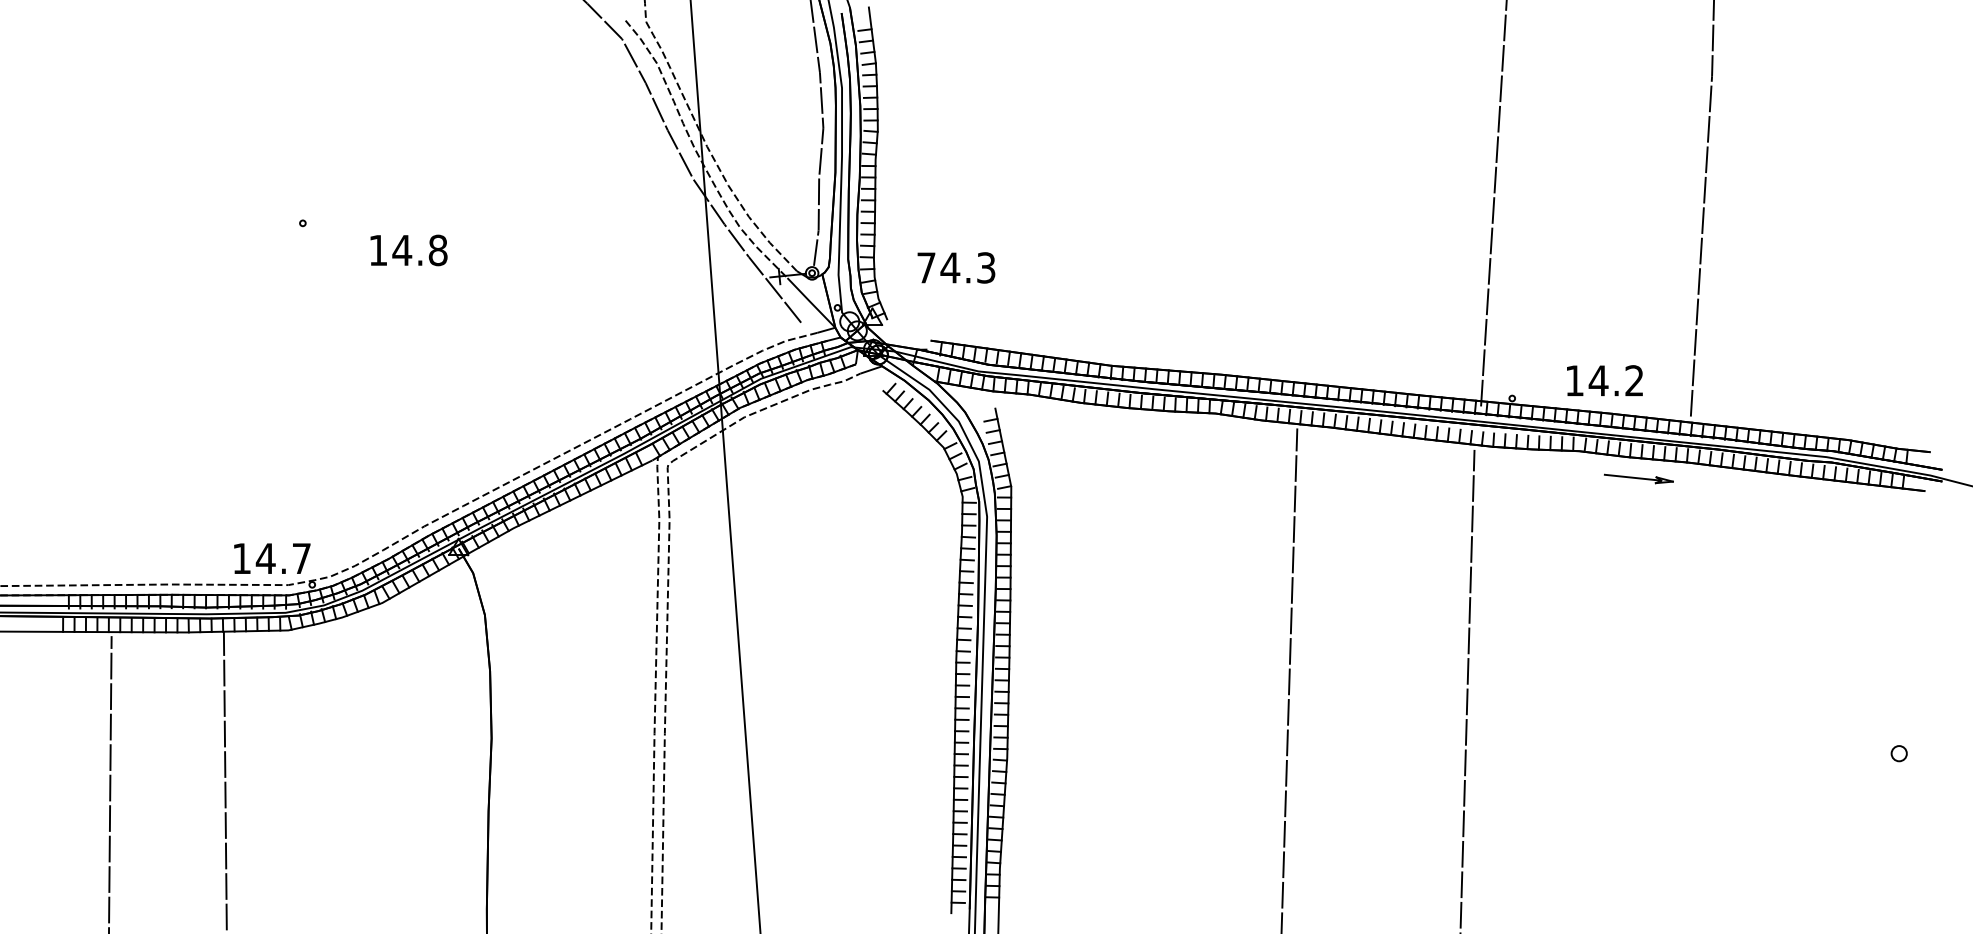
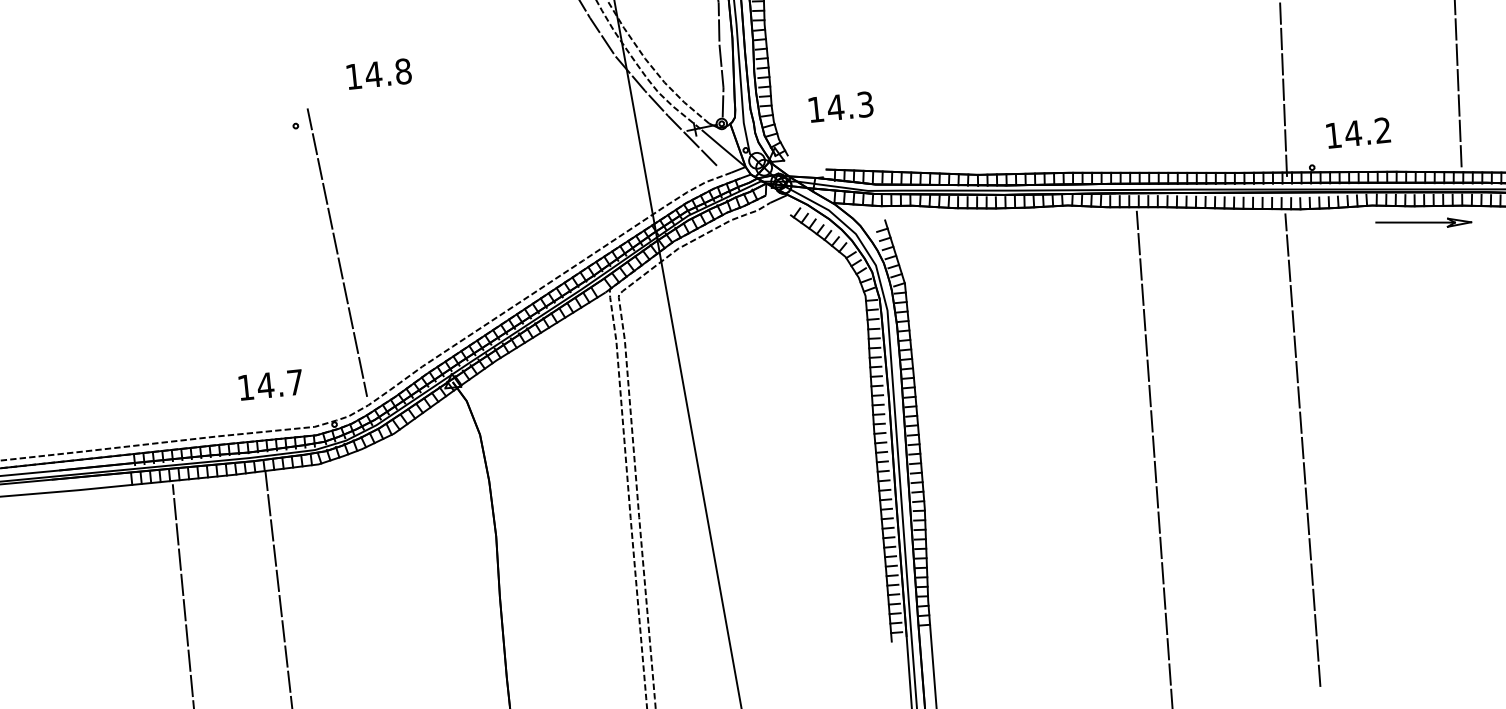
text: (408, 250) -> (378, 74), moved
text: (926, 267) -> (815, 109), 74.3 -> 14.3
line: (336, 379) -> (337, 252), added
text: (1604, 380) -> (1358, 132), moved
part: (1638, 478) -> (1423, 223), size x1.67
text: (272, 558) -> (271, 384), moved

